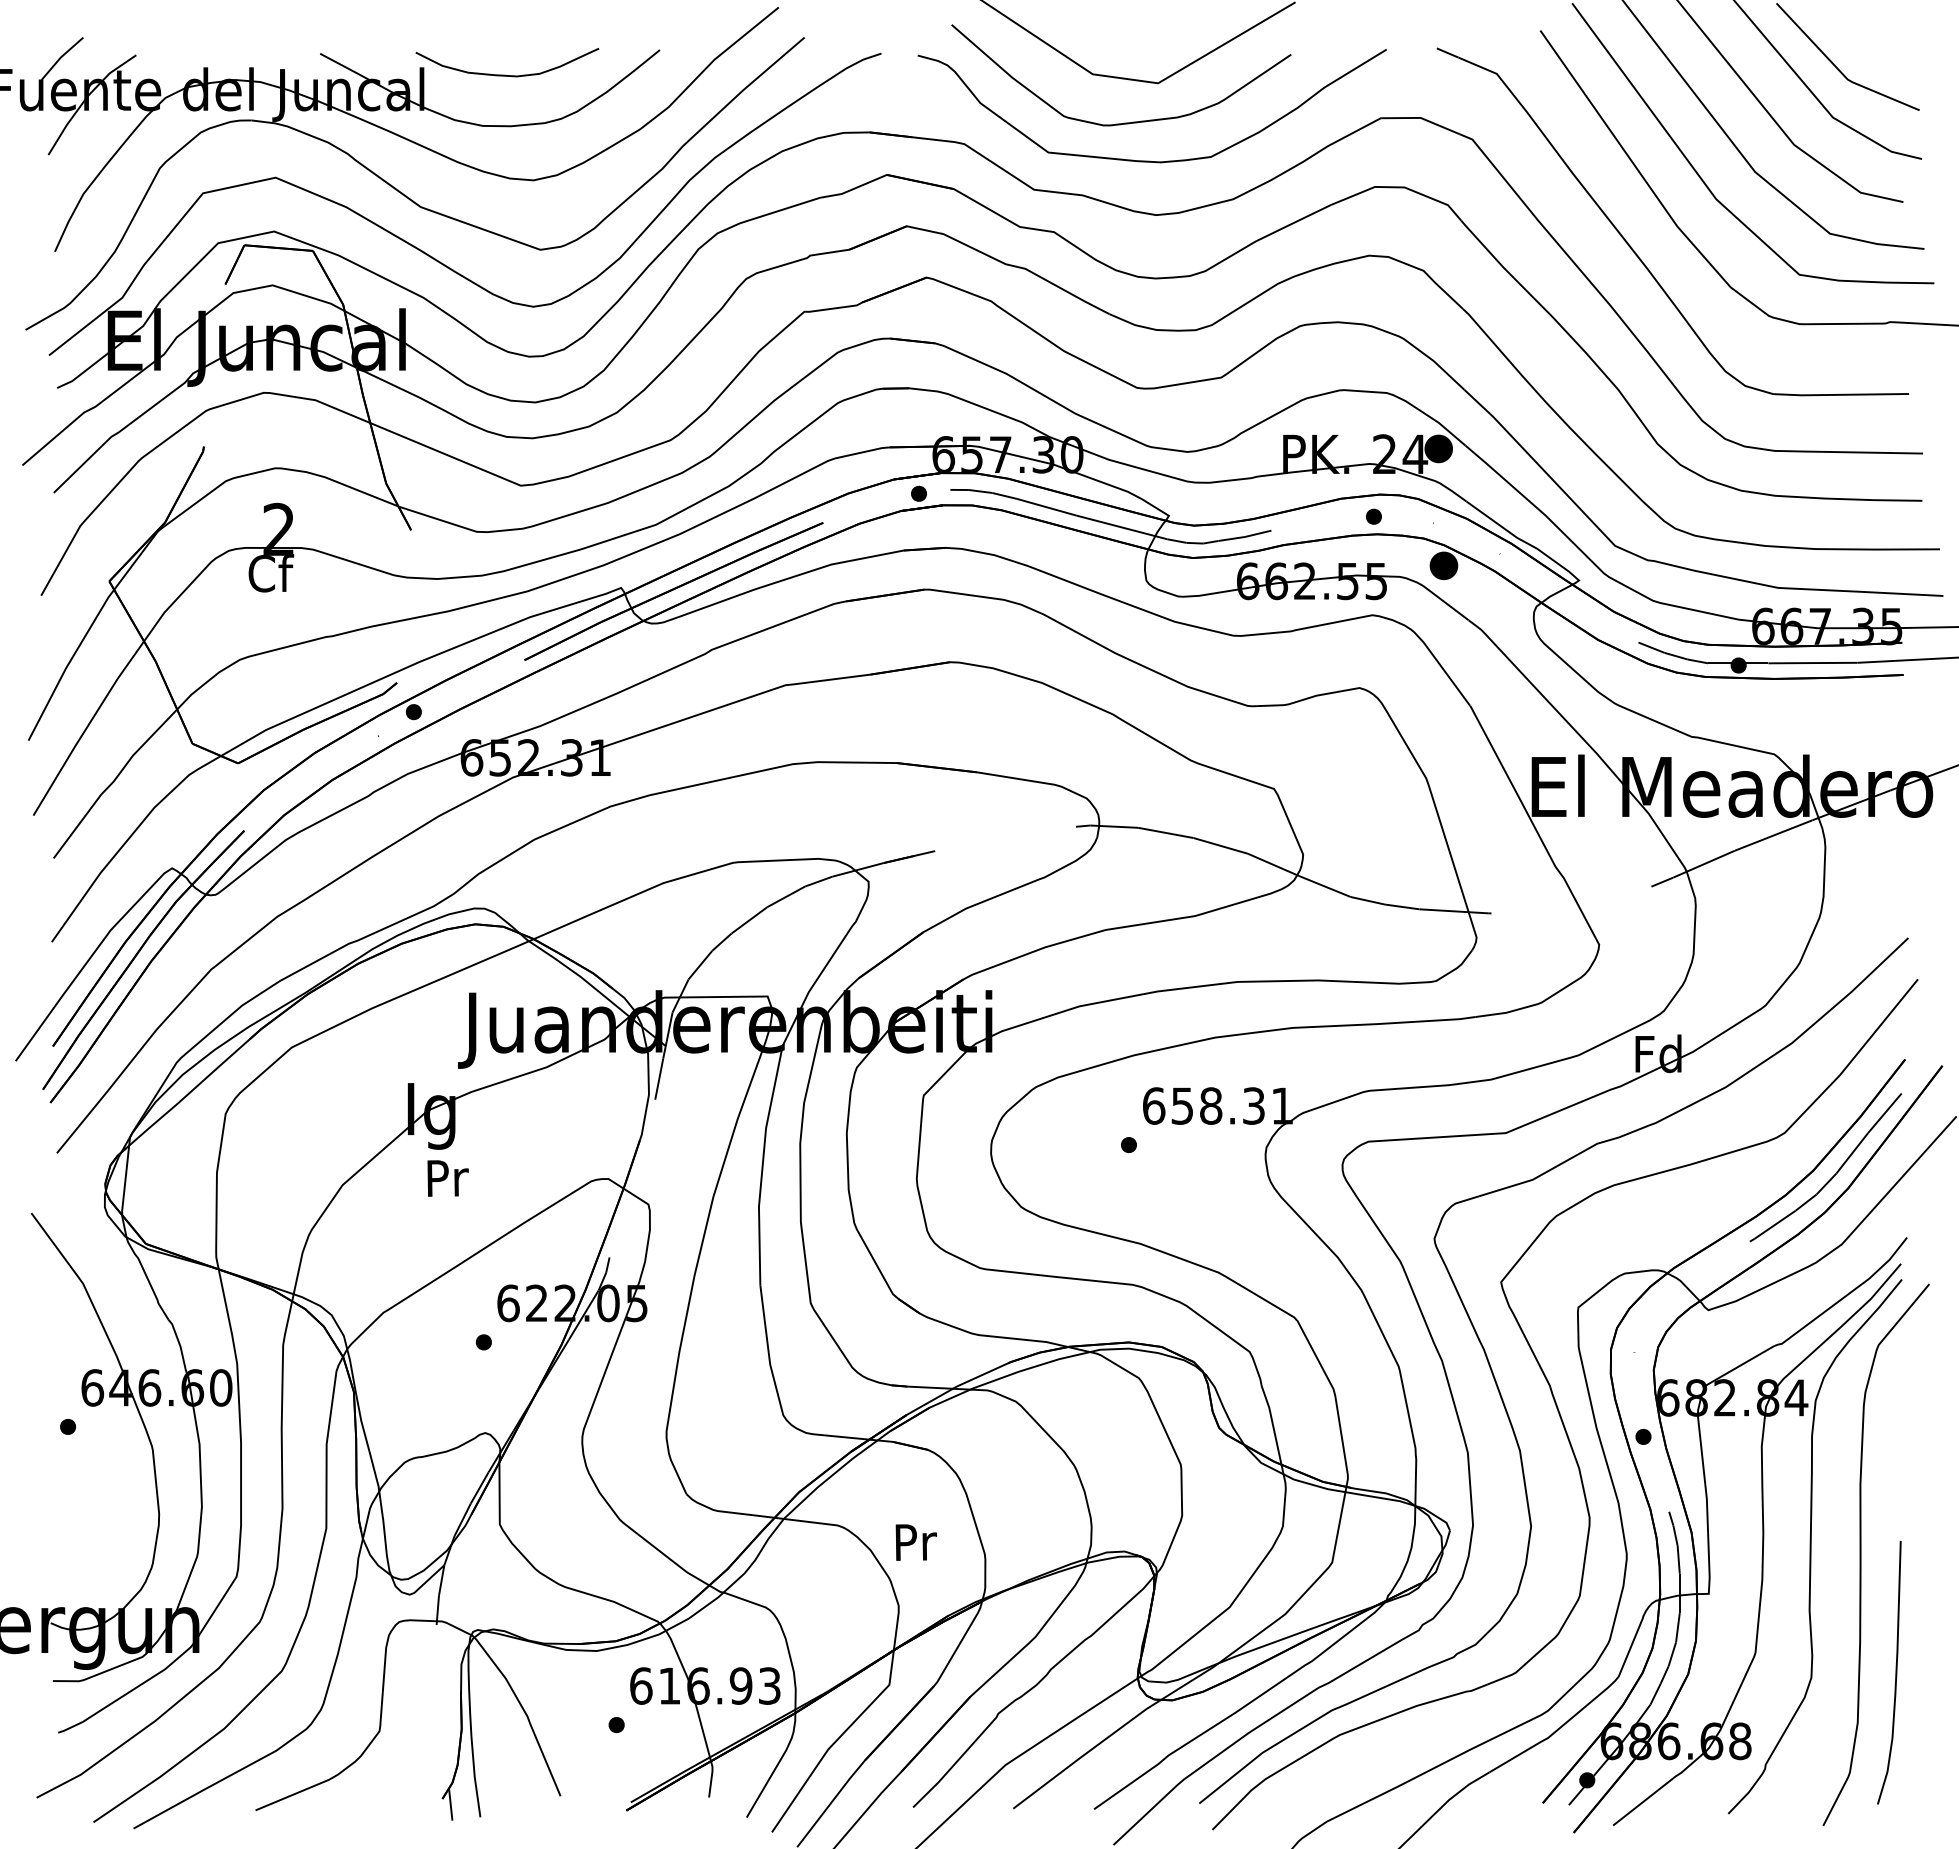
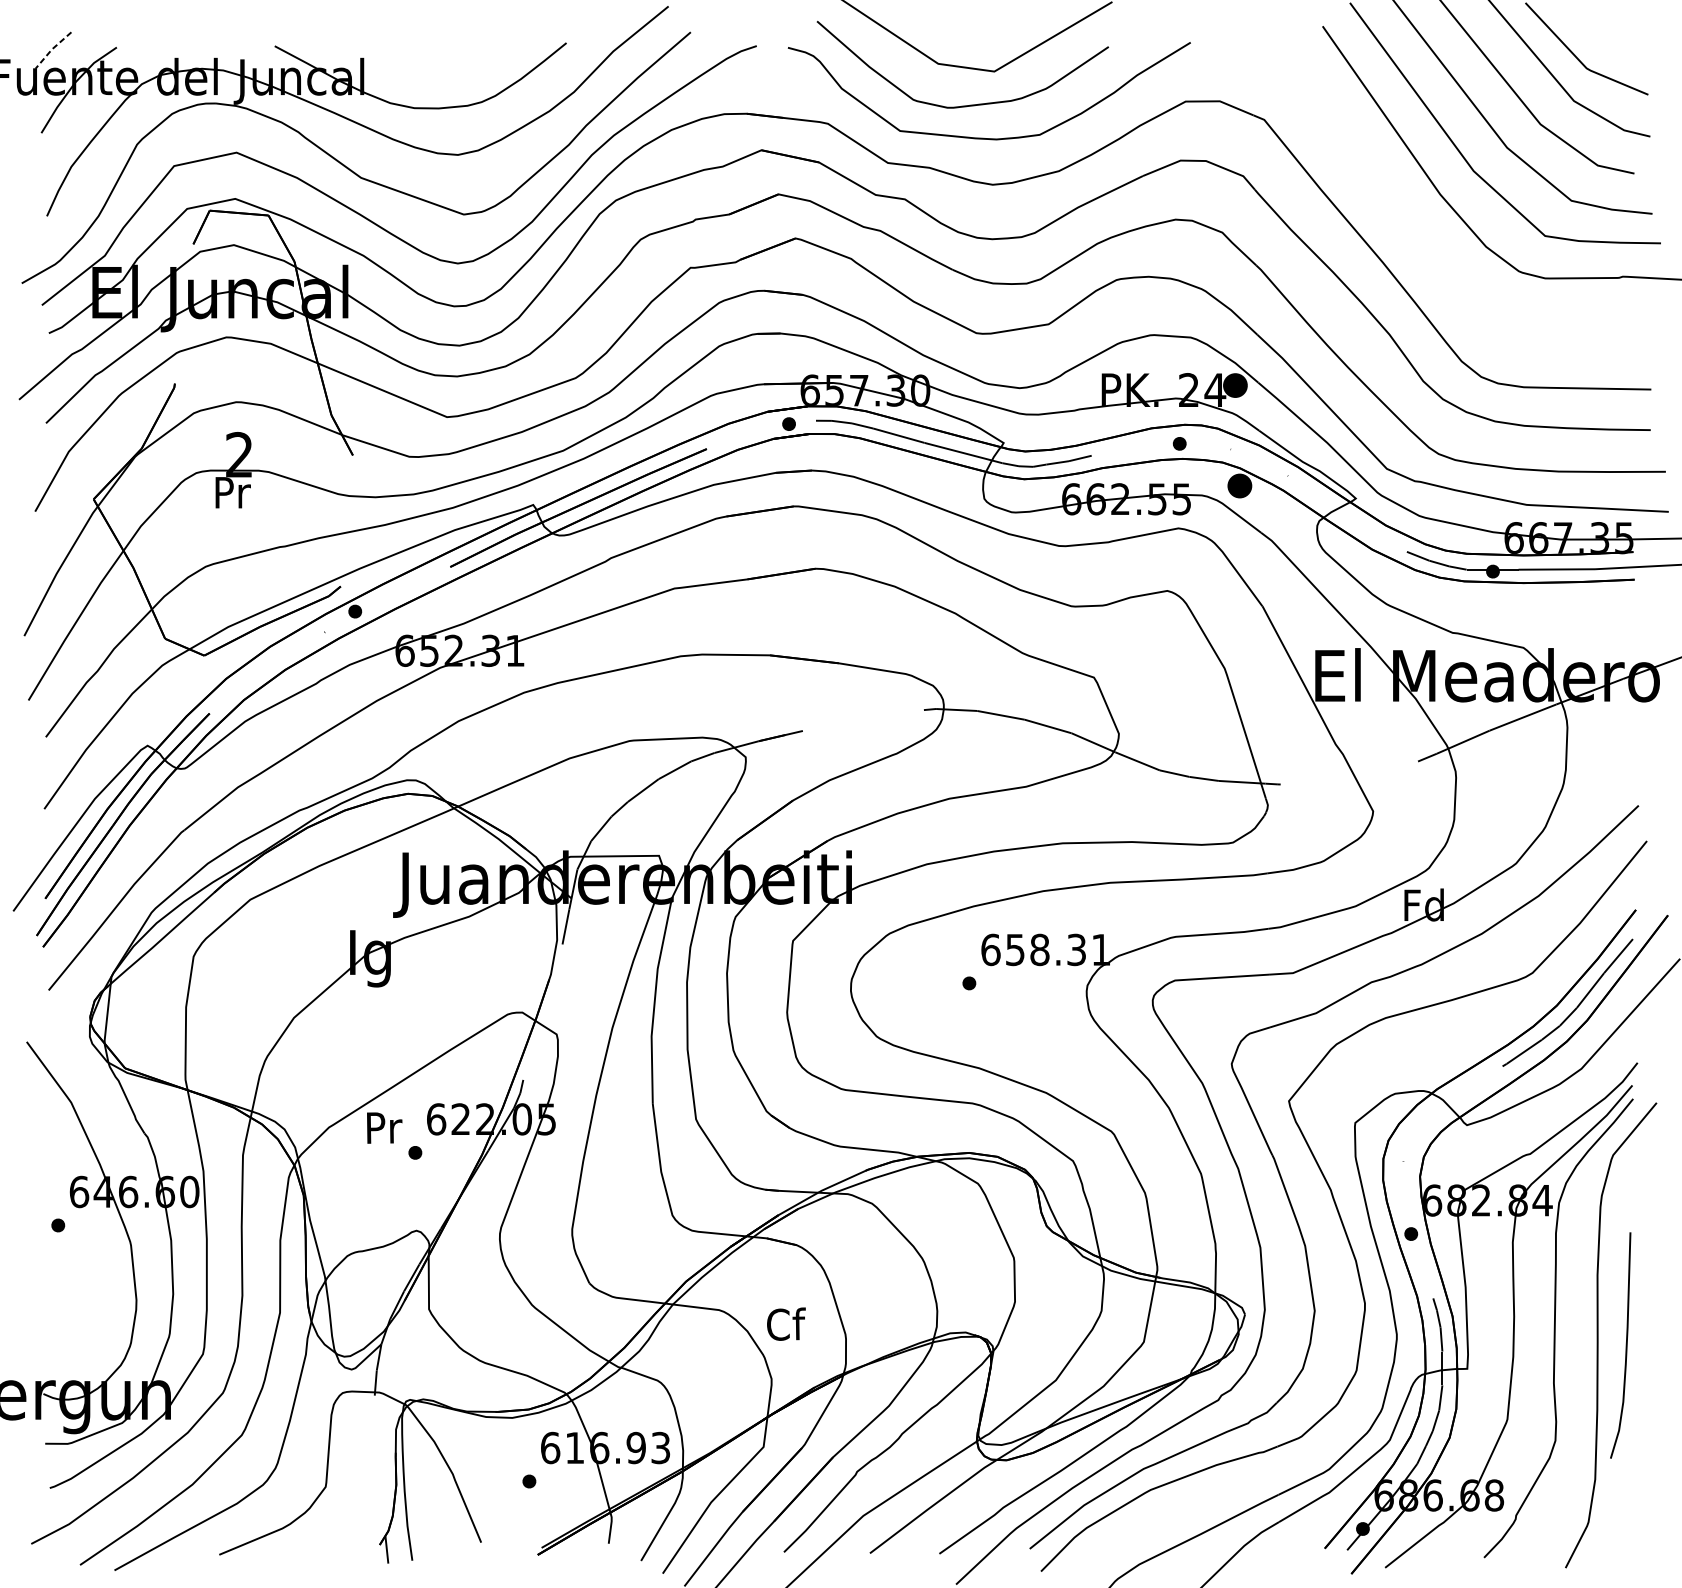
line: (60, 57) -> (51, 49), solid -> dashed
curve: (505, 74) -> (433, 64), removed
part: (1635, 251) -> (1404, 216), removed
text: (271, 573) -> (232, 492), Cf -> Pr
text: (447, 1178) -> (384, 1128), moved
text: (915, 1541) -> (786, 1323), Pr -> Cf
curve: (1895, 1672) -> (1625, 1345), moved

